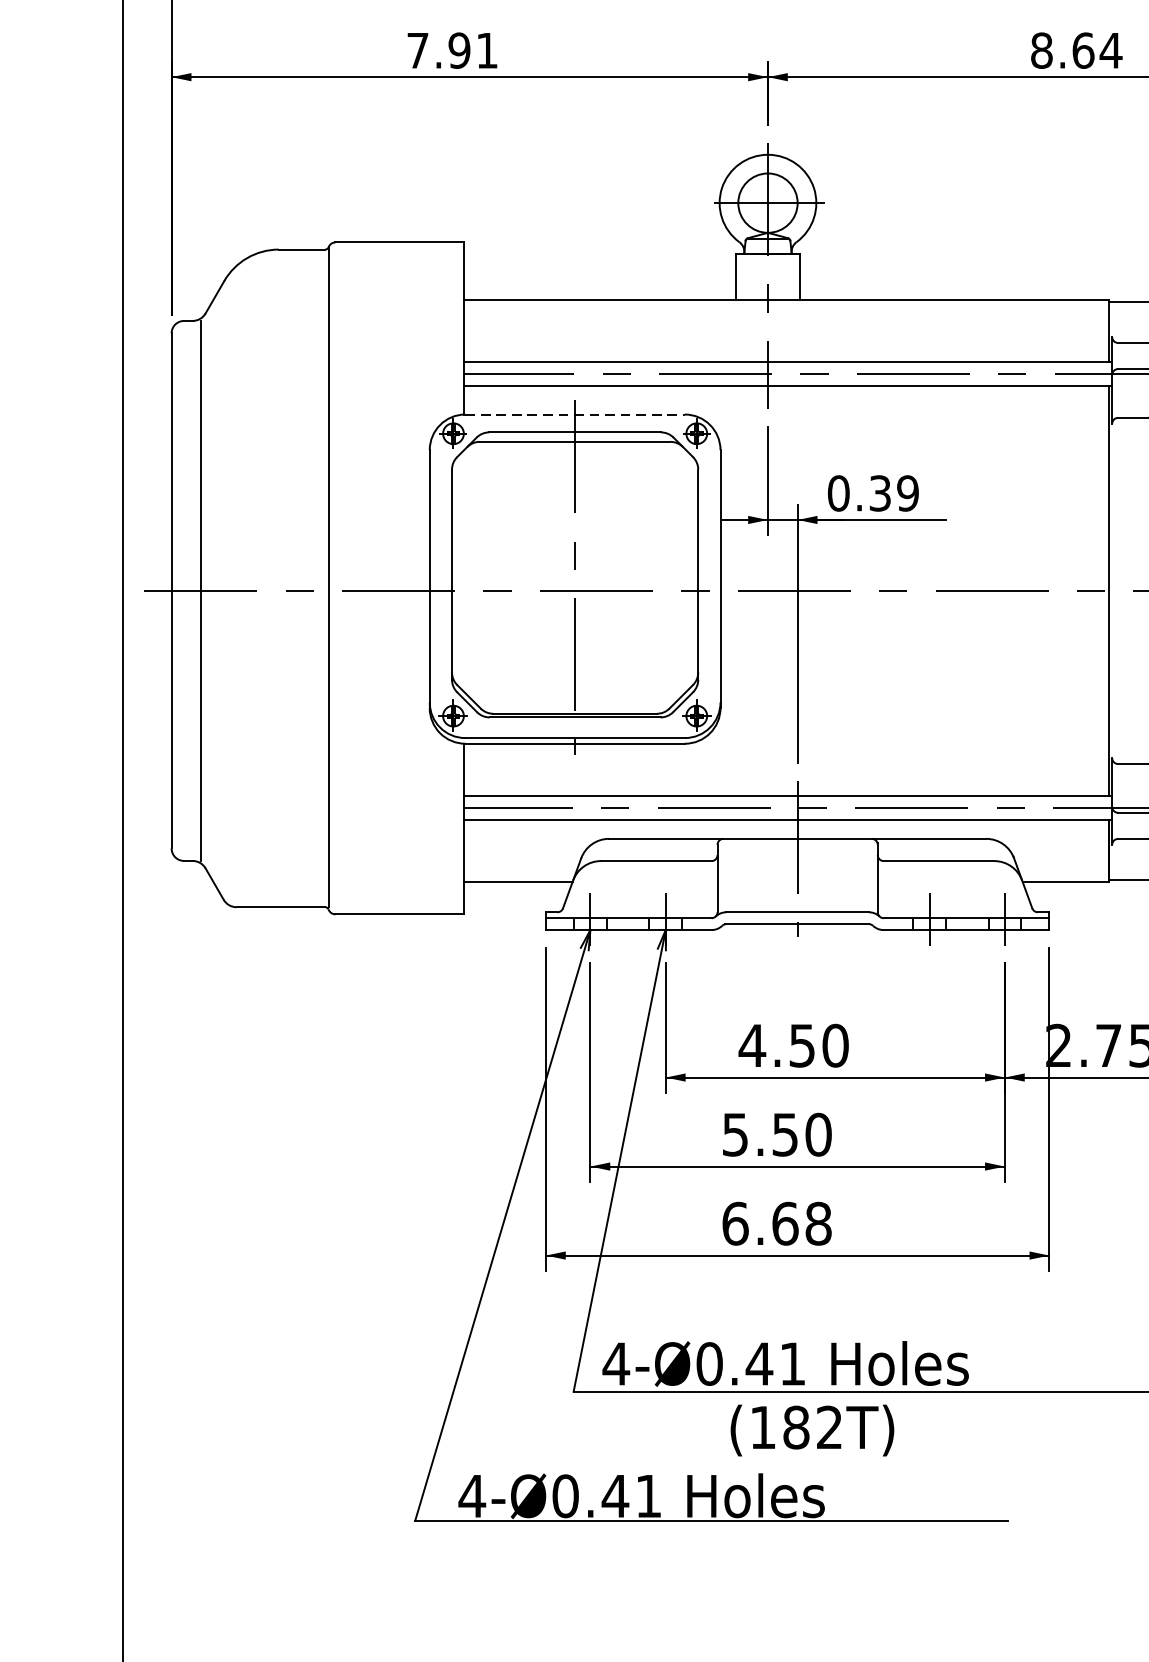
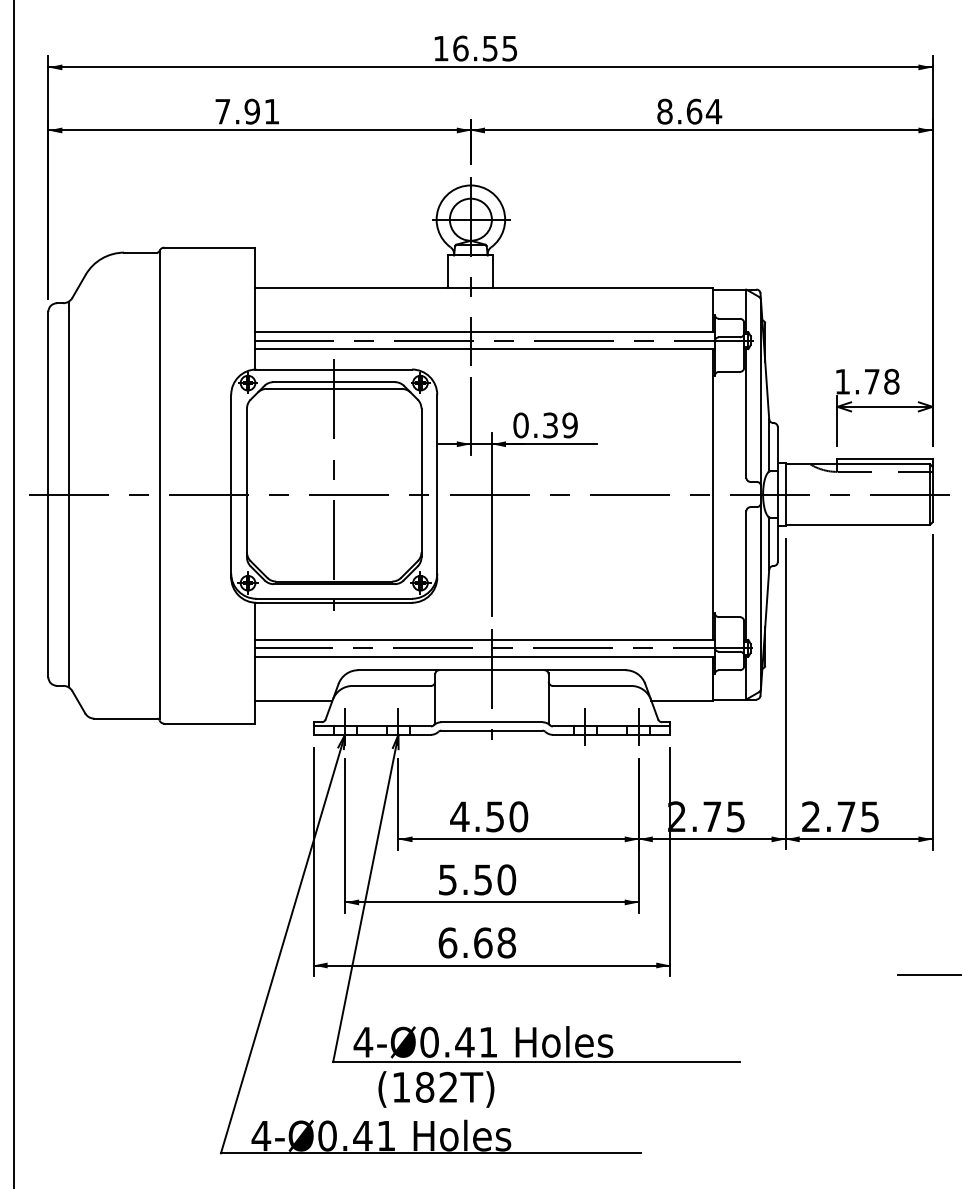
line: (575, 414) -> (334, 369), dashed -> solid
text: (812, 1430) -> (436, 1089), moved

